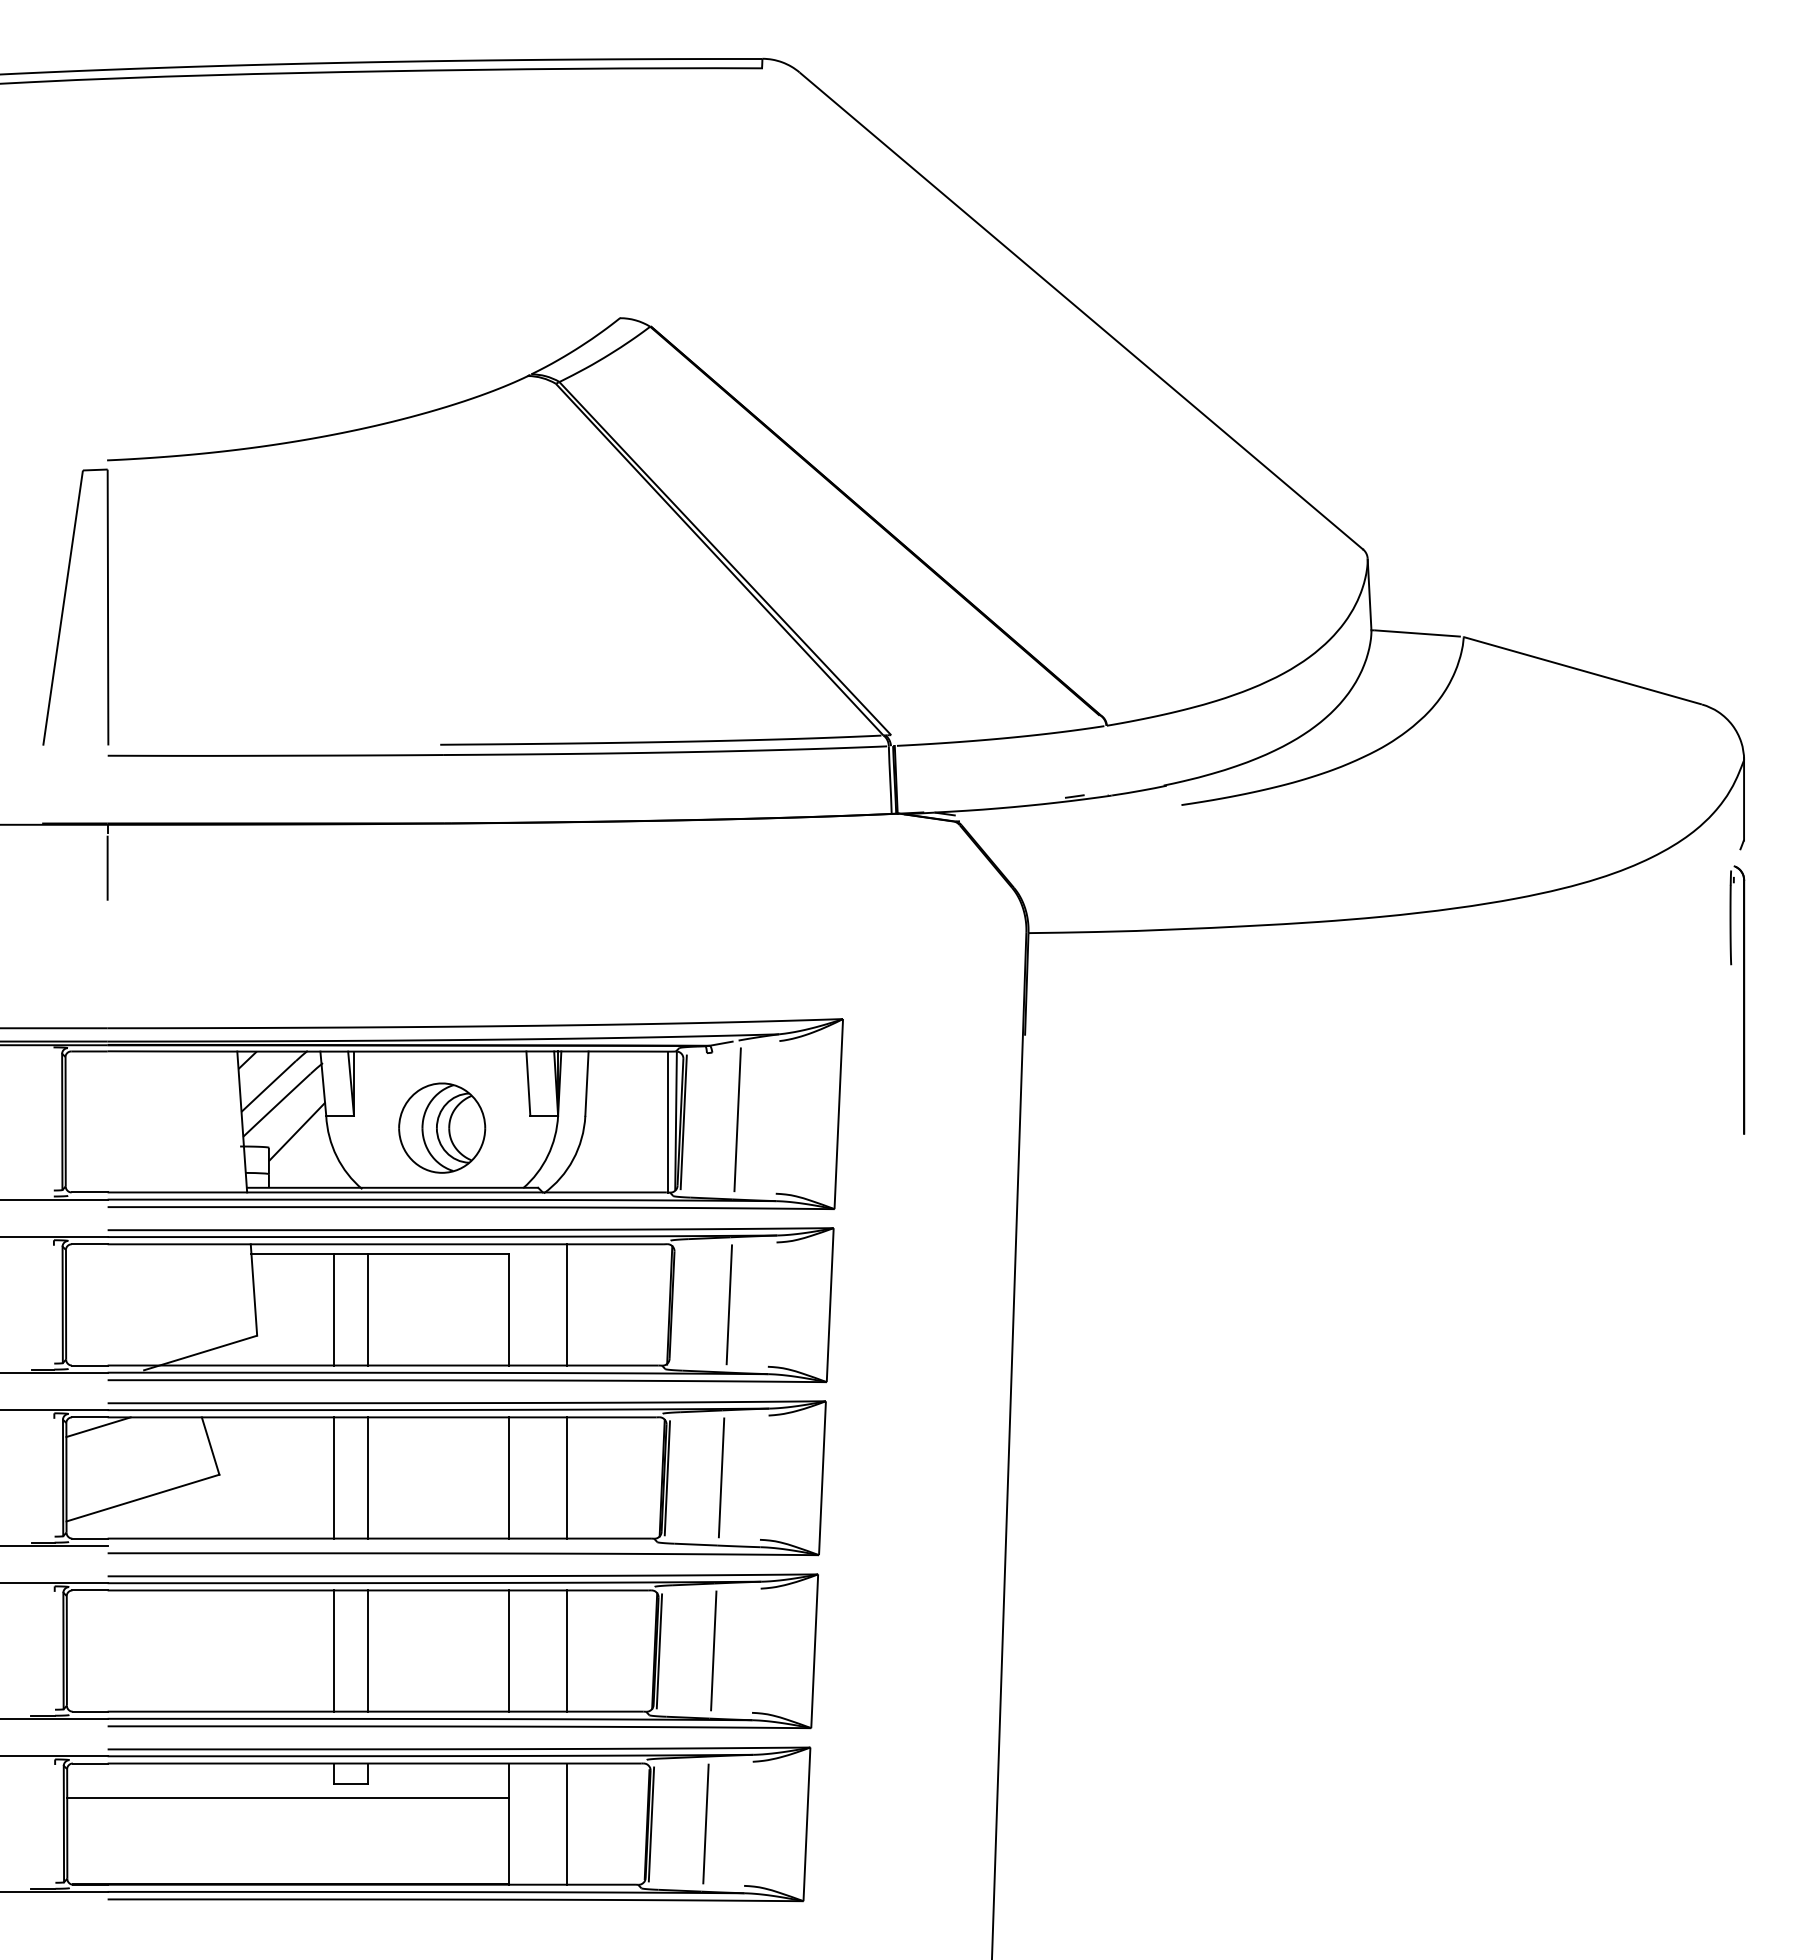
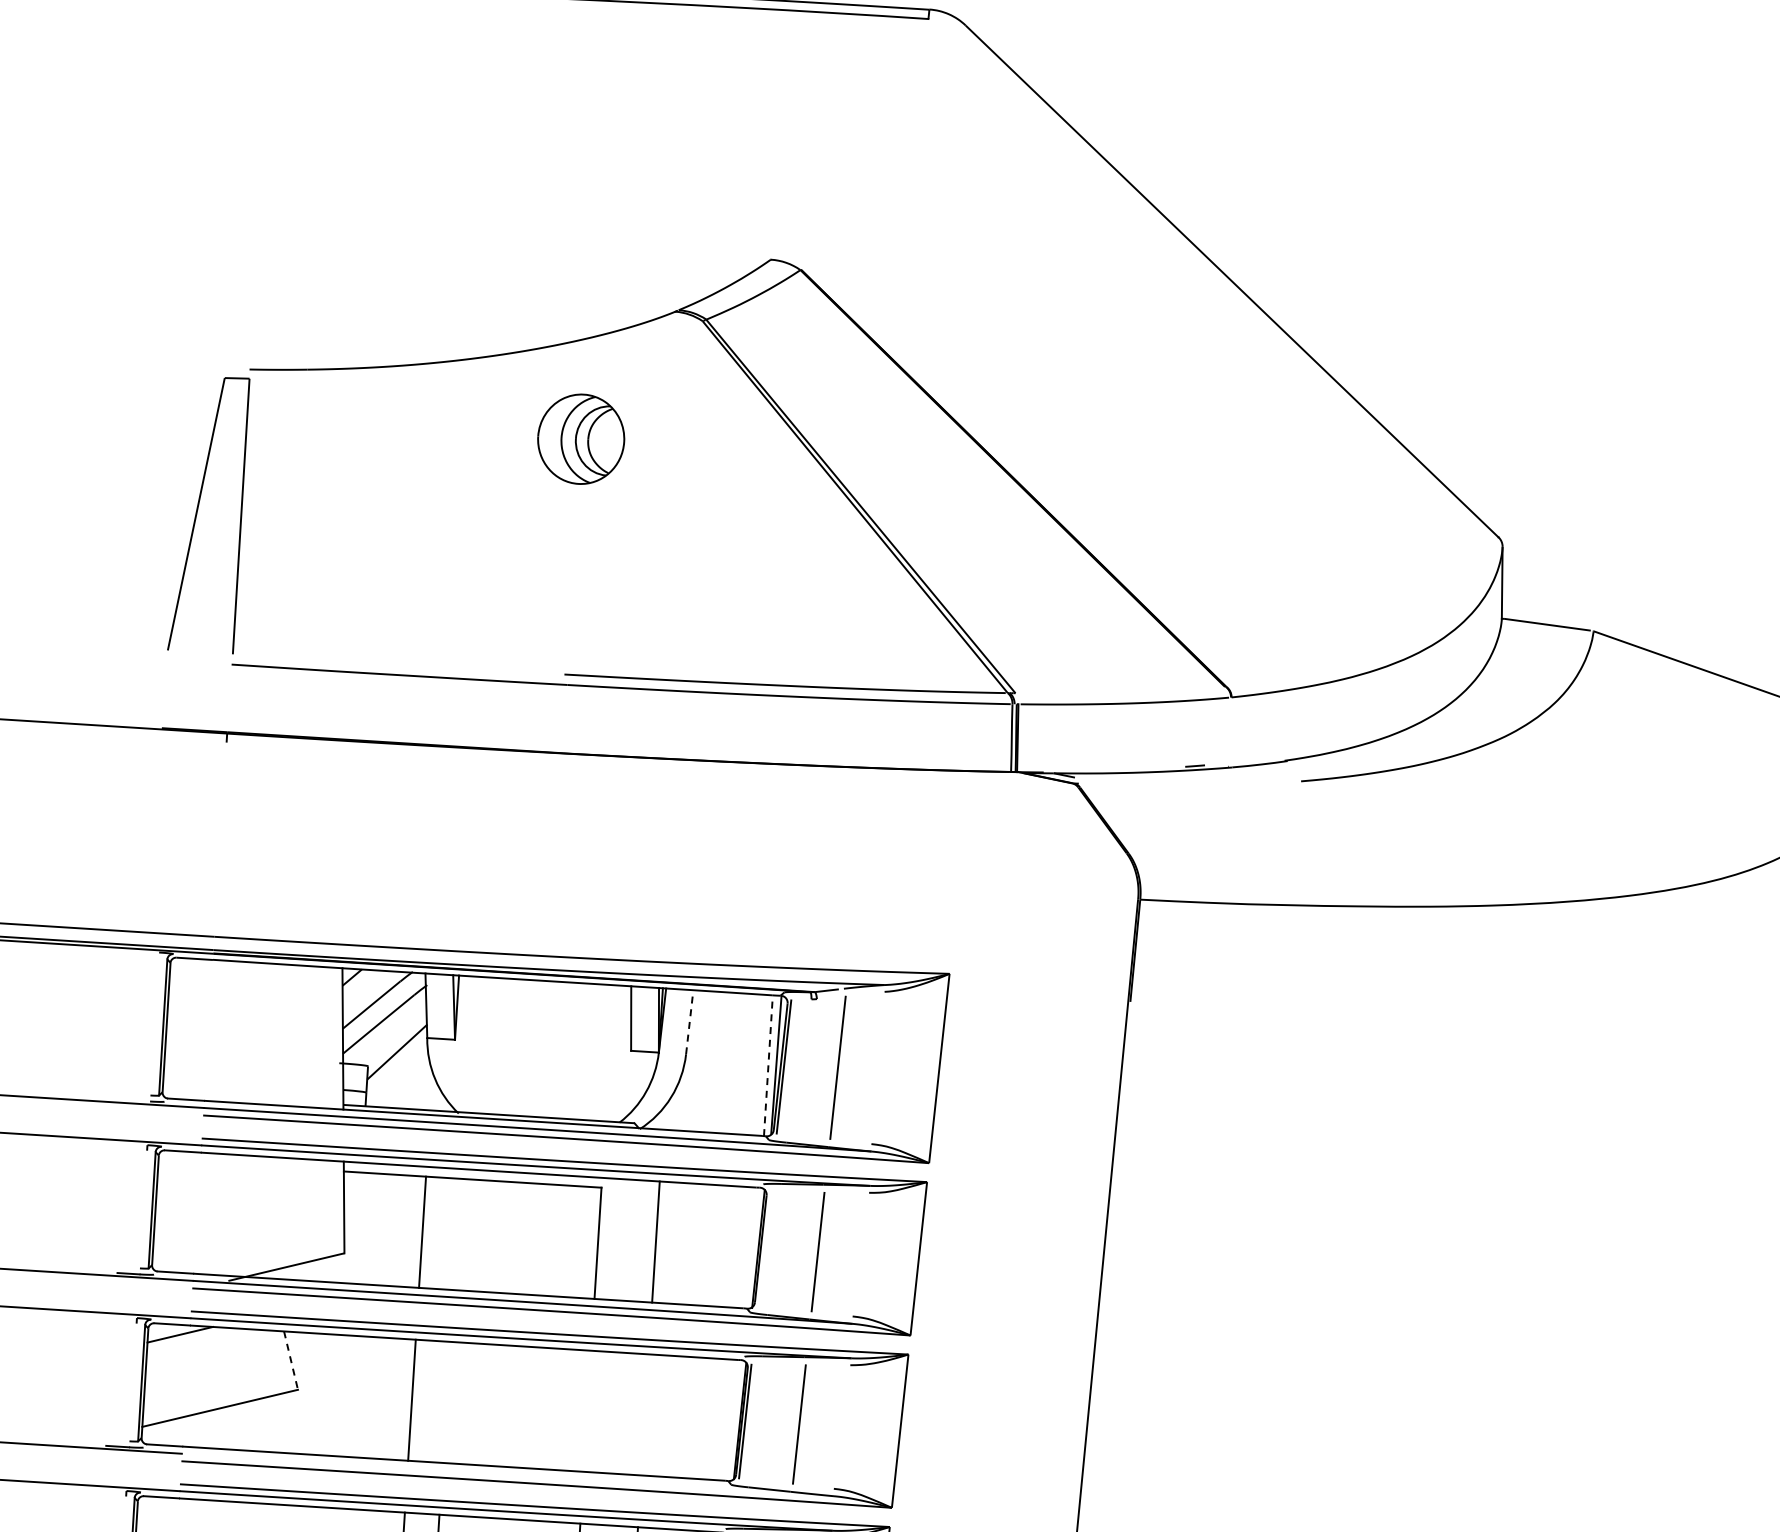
line: (107, 867) -> (224, 776), removed
line: (587, 1083) -> (690, 1022), solid -> dashed
line: (668, 1121) -> (768, 1065), solid -> dashed
part: (442, 1127) -> (581, 438), moved
line: (368, 1309) -> (457, 1234), removed
line: (210, 1446) -> (290, 1361), solid -> dashed
line: (368, 1477) -> (446, 1401), removed
line: (509, 1477) -> (587, 1410), removed
line: (567, 1477) -> (645, 1414), removed

